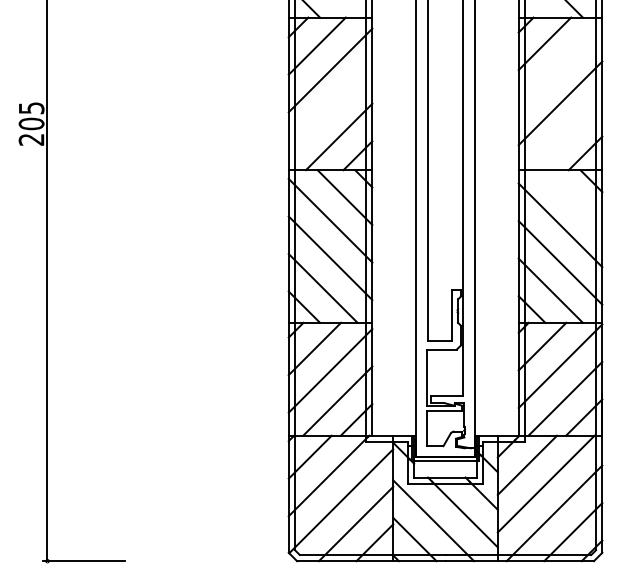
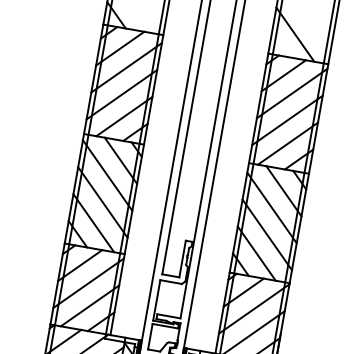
line: (560, 65) -> (292, 93), added
line: (330, 107) -> (121, 94), added
line: (566, 134) -> (287, 143), added
line: (572, 199) -> (283, 190), added

